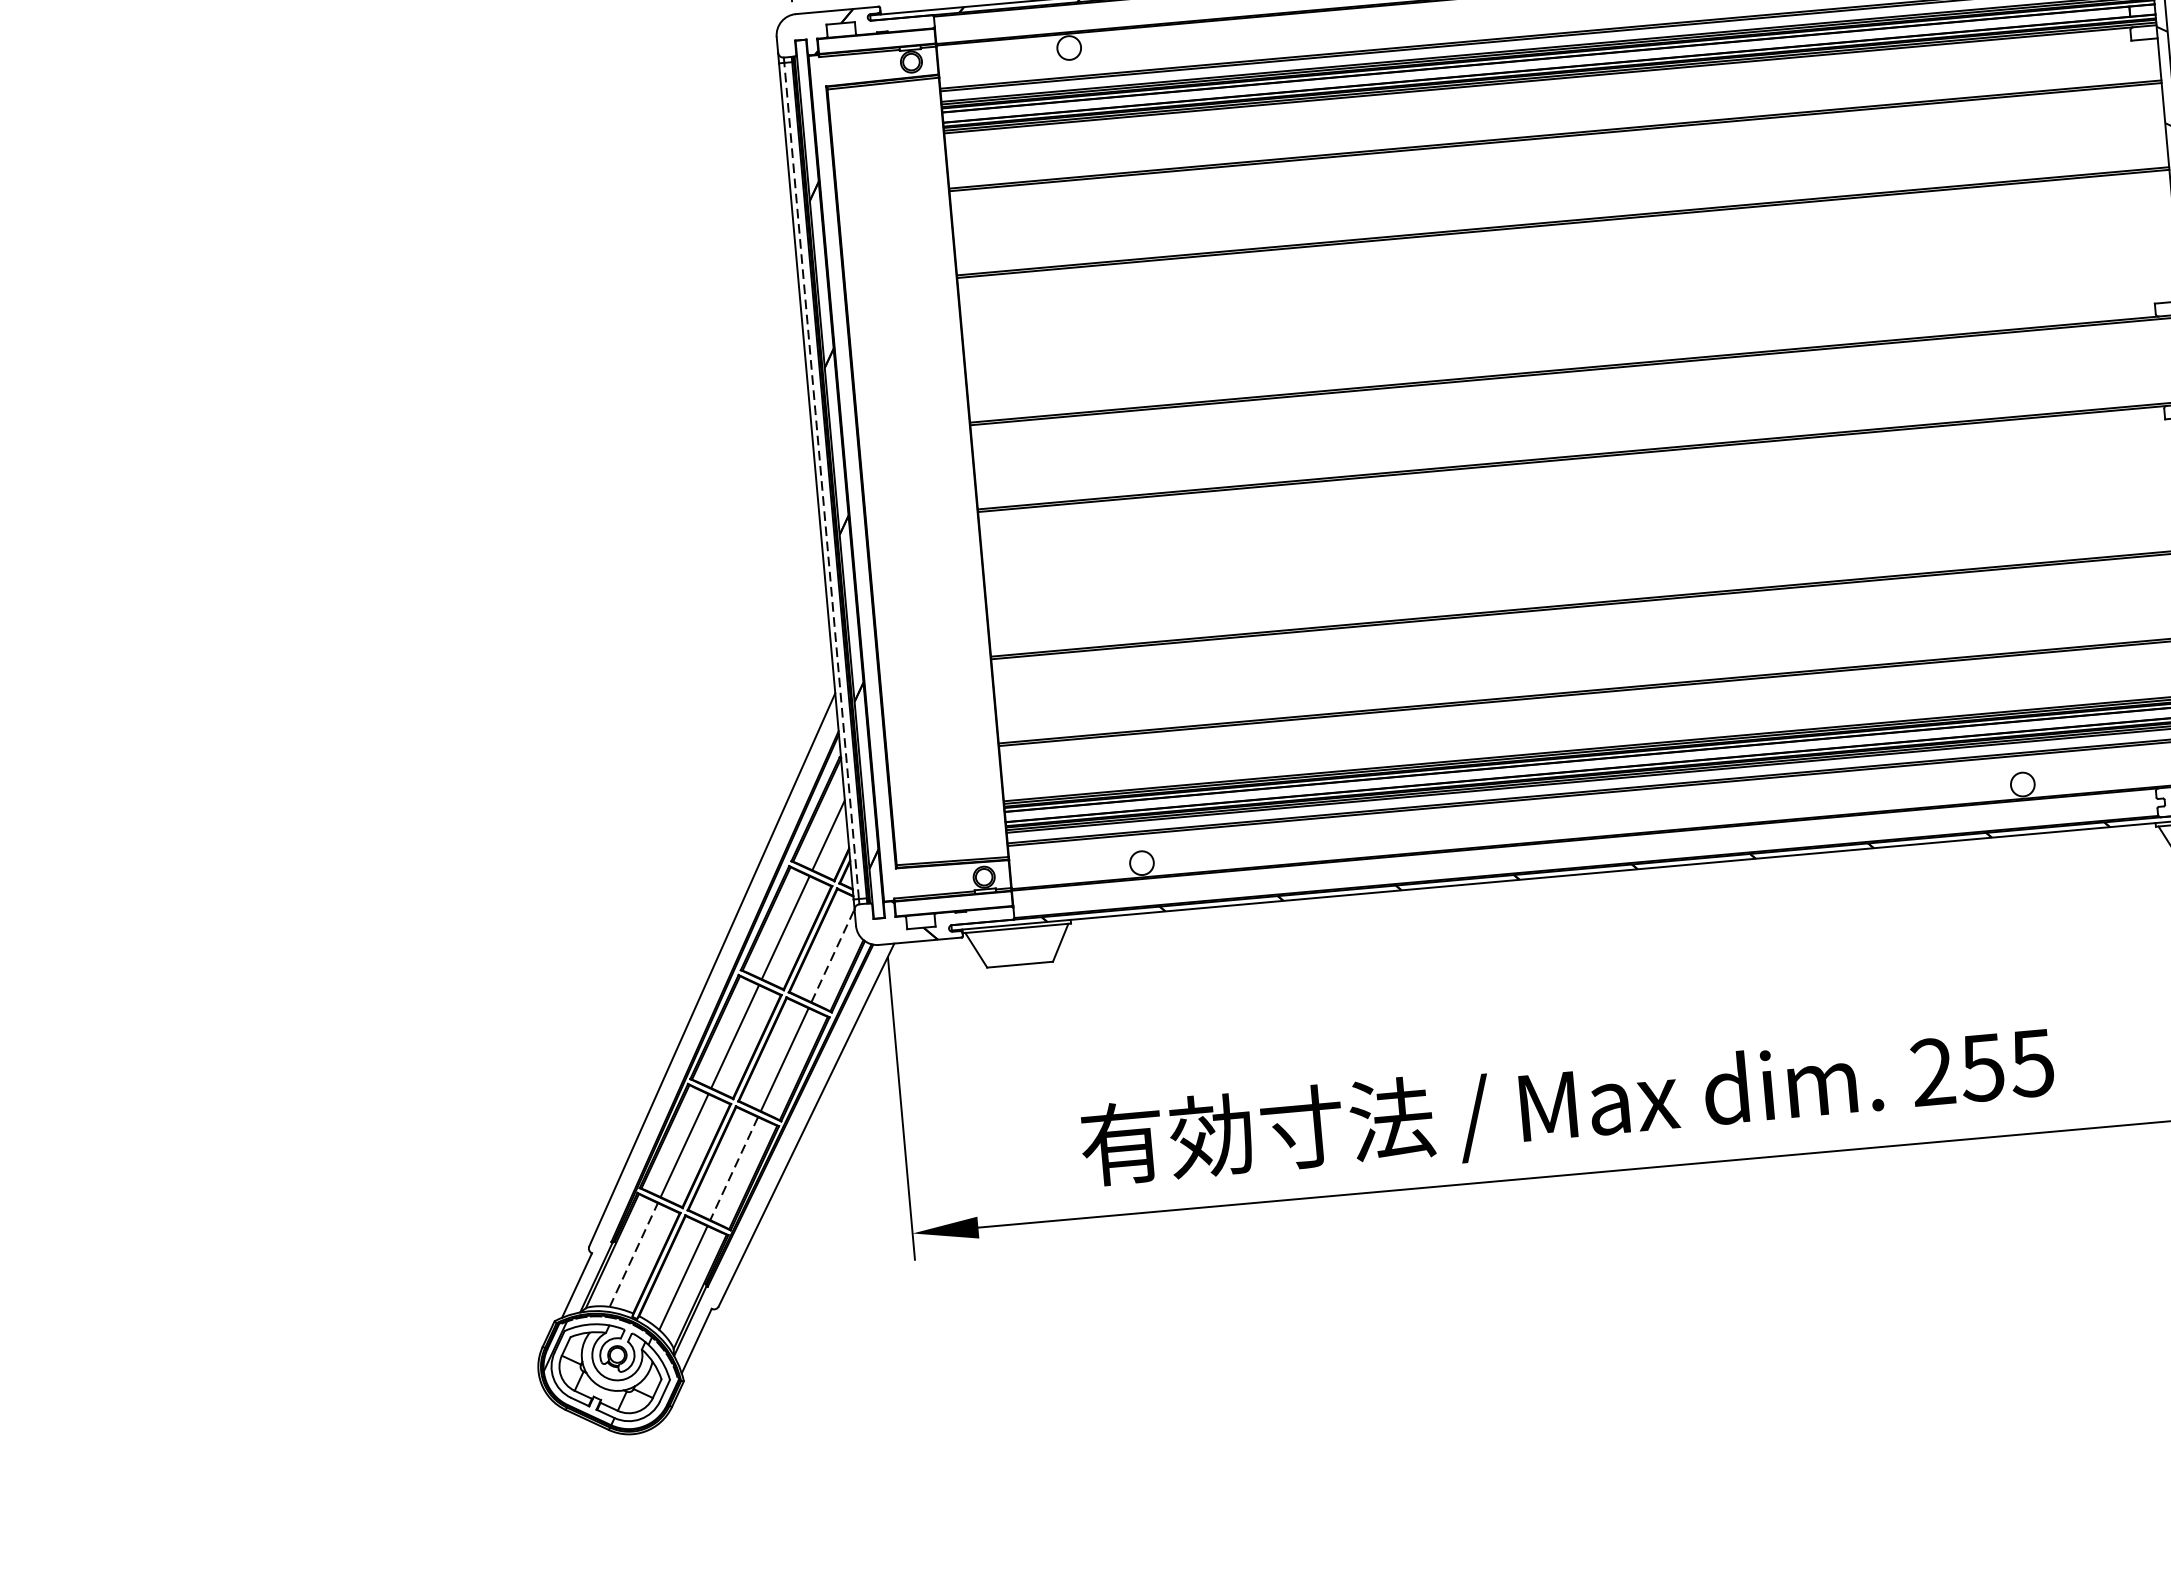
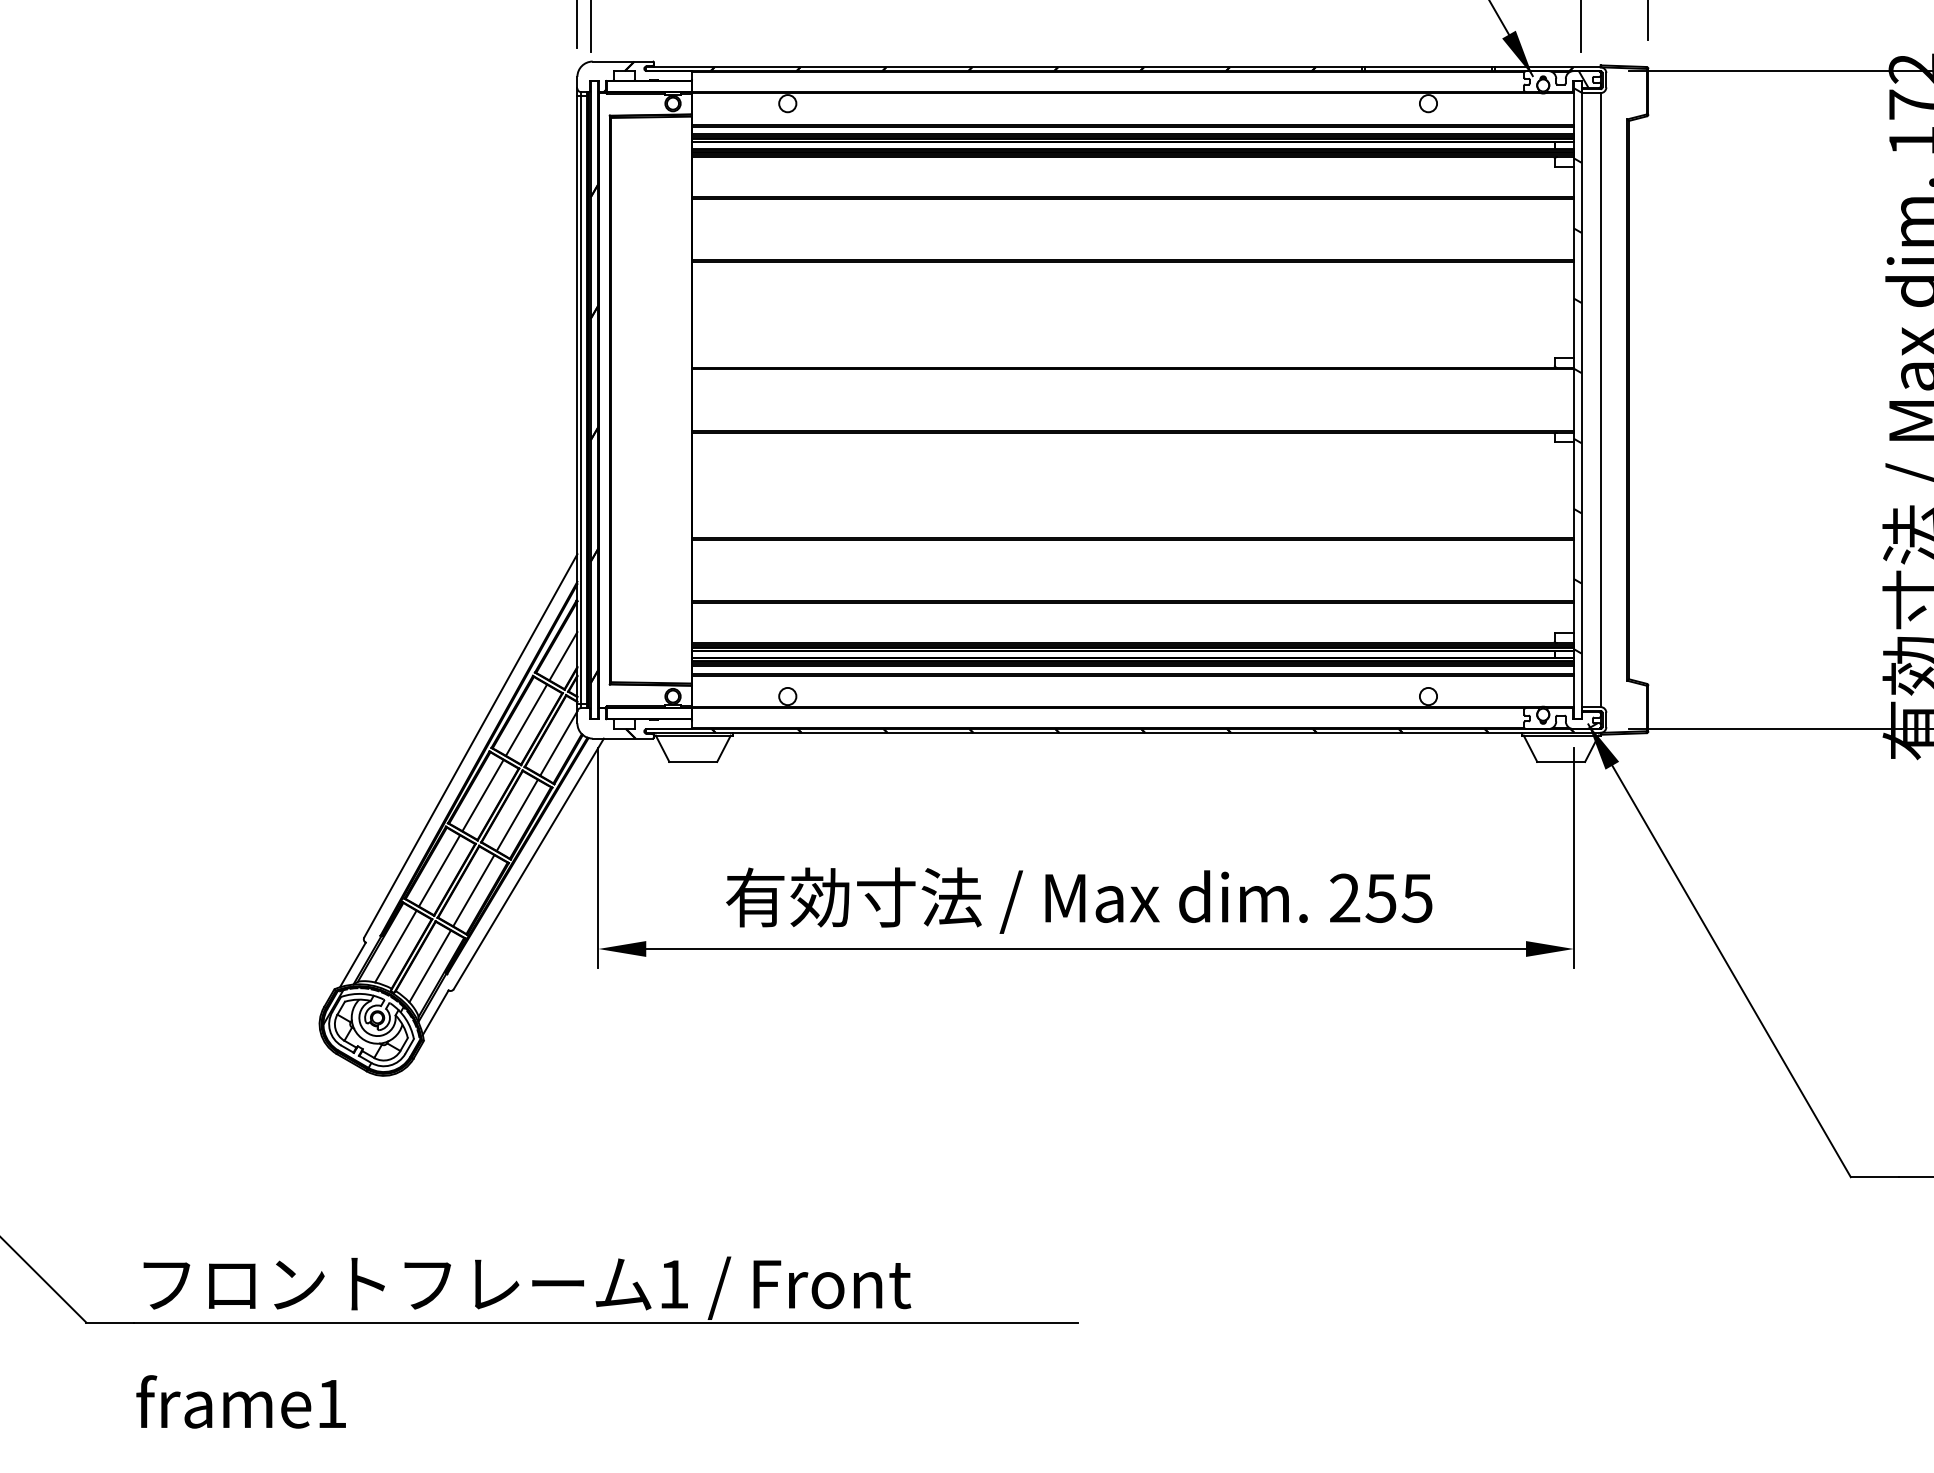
line: (821, 480) -> (581, 399), dashed -> solid
line: (833, 955) -> (559, 743), dashed -> solid
line: (733, 1169) -> (473, 891), dashed -> solid
line: (634, 1254) -> (396, 946), dashed -> solid

